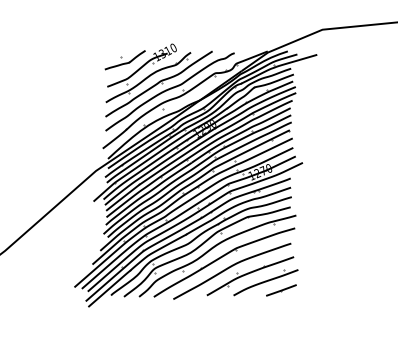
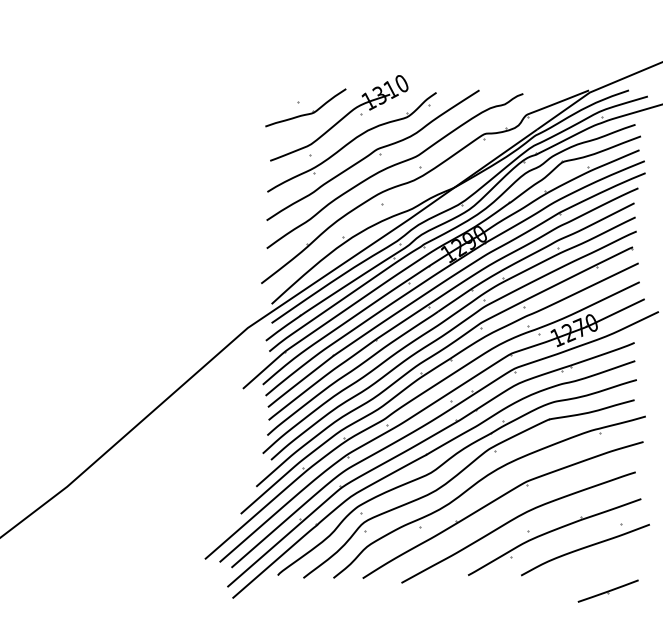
line: (281, 290) -> (608, 591), moved

